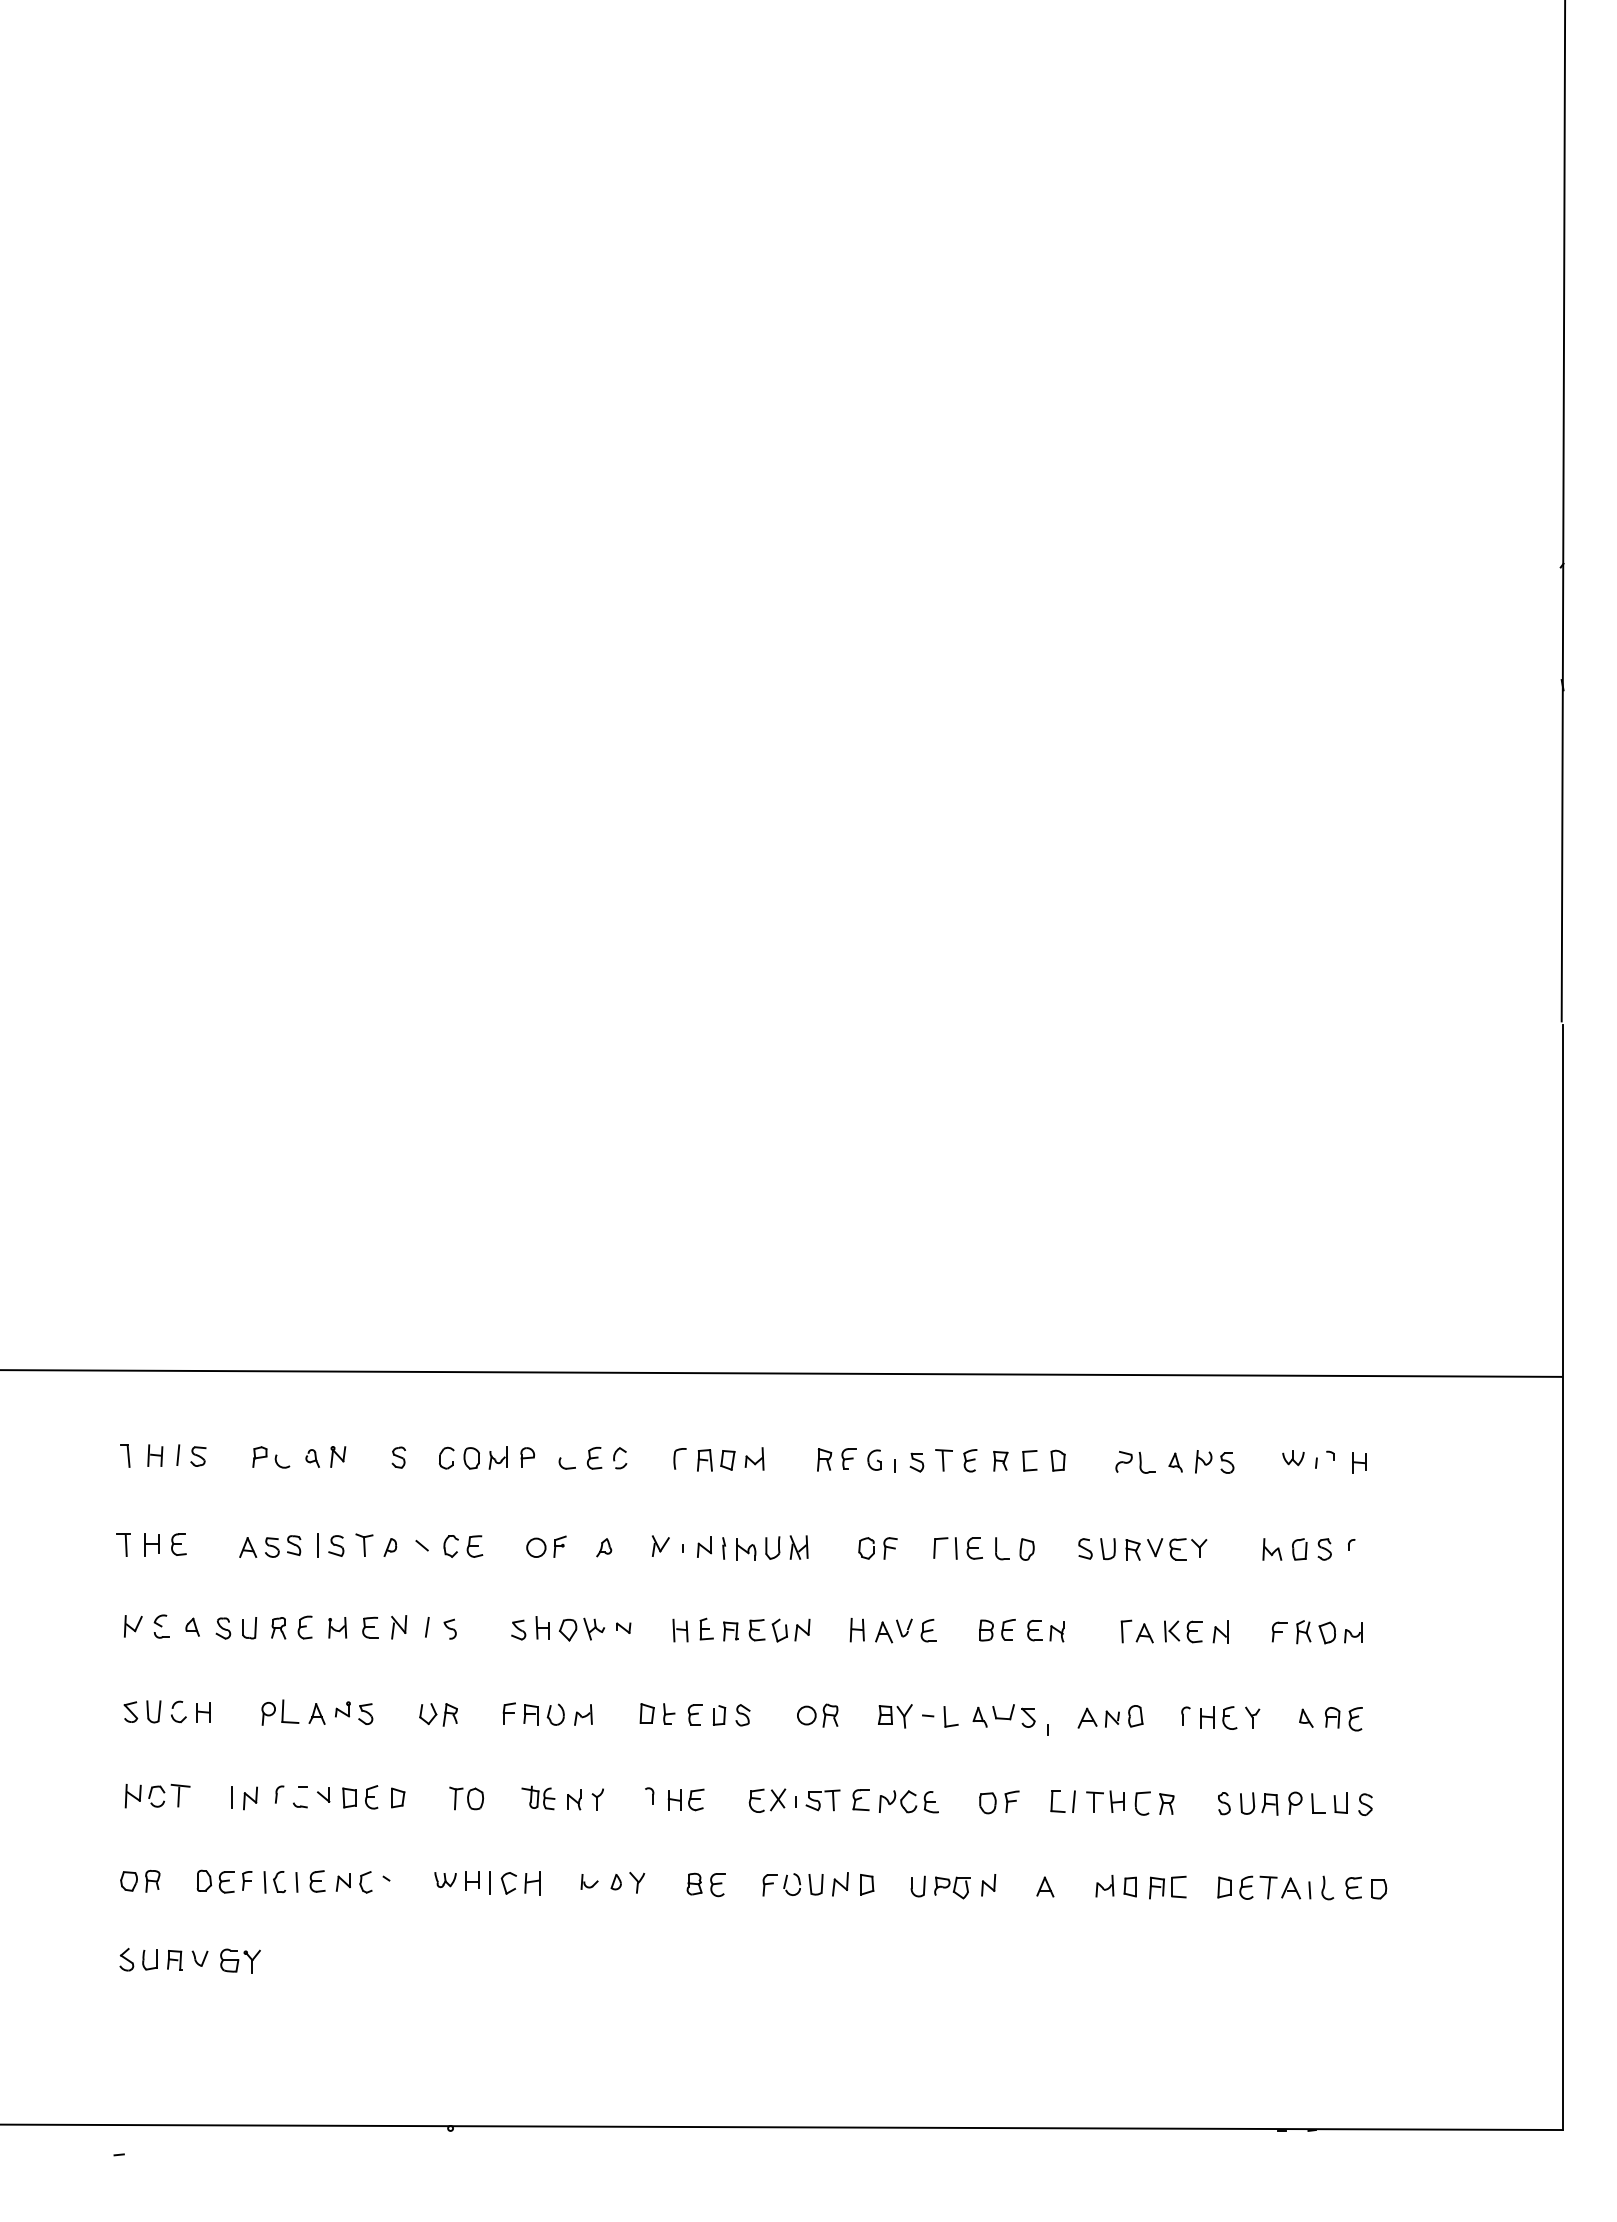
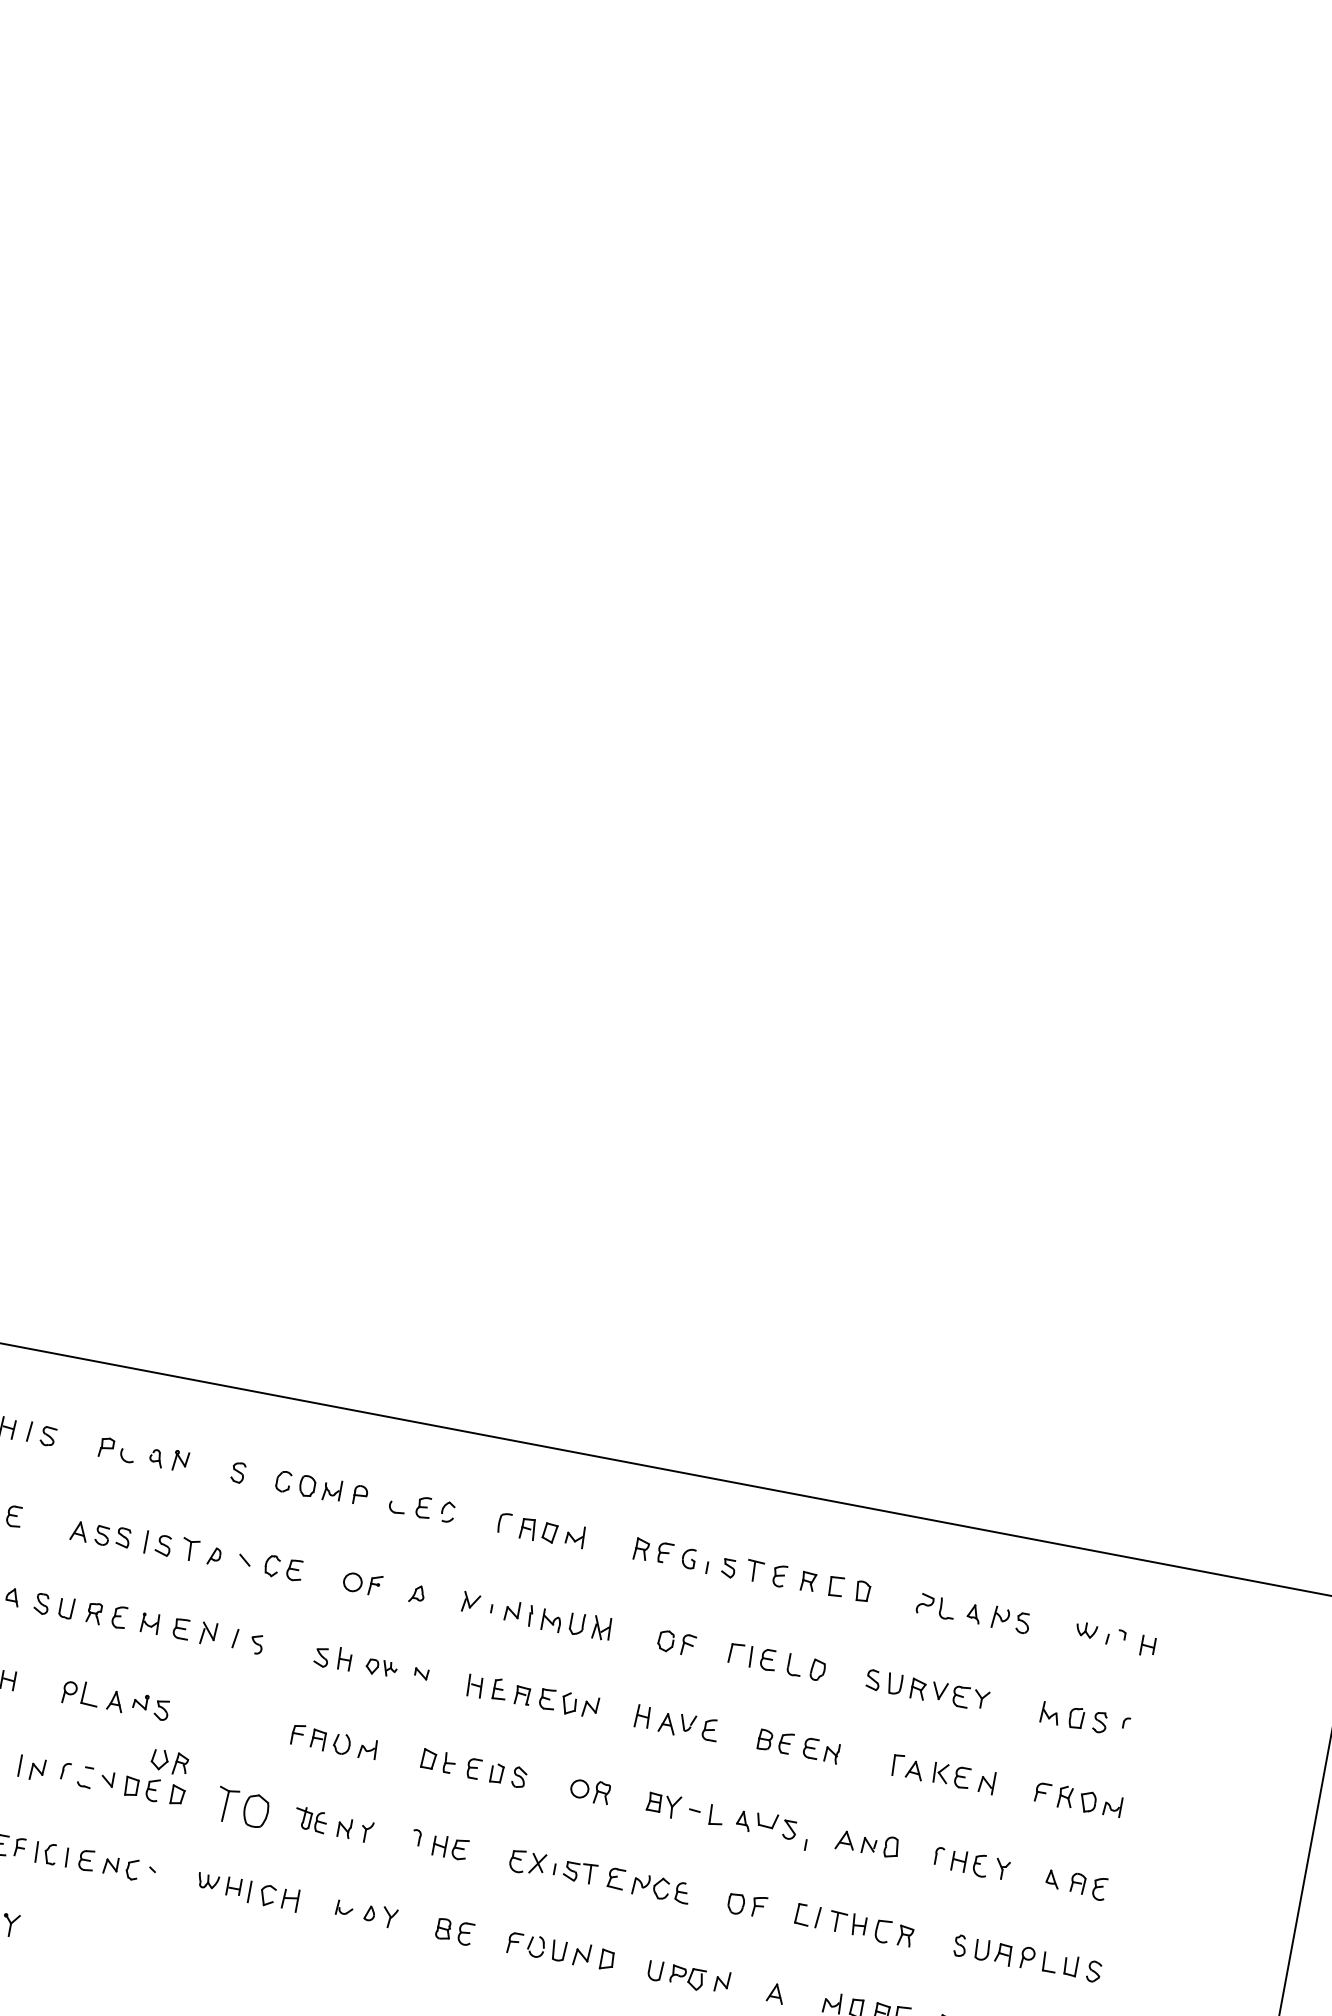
part: (581, 1629) -> (381, 1667), size x0.7
part: (438, 1714) -> (169, 1761), moved
part: (466, 1798) -> (242, 1807), size x1.6

